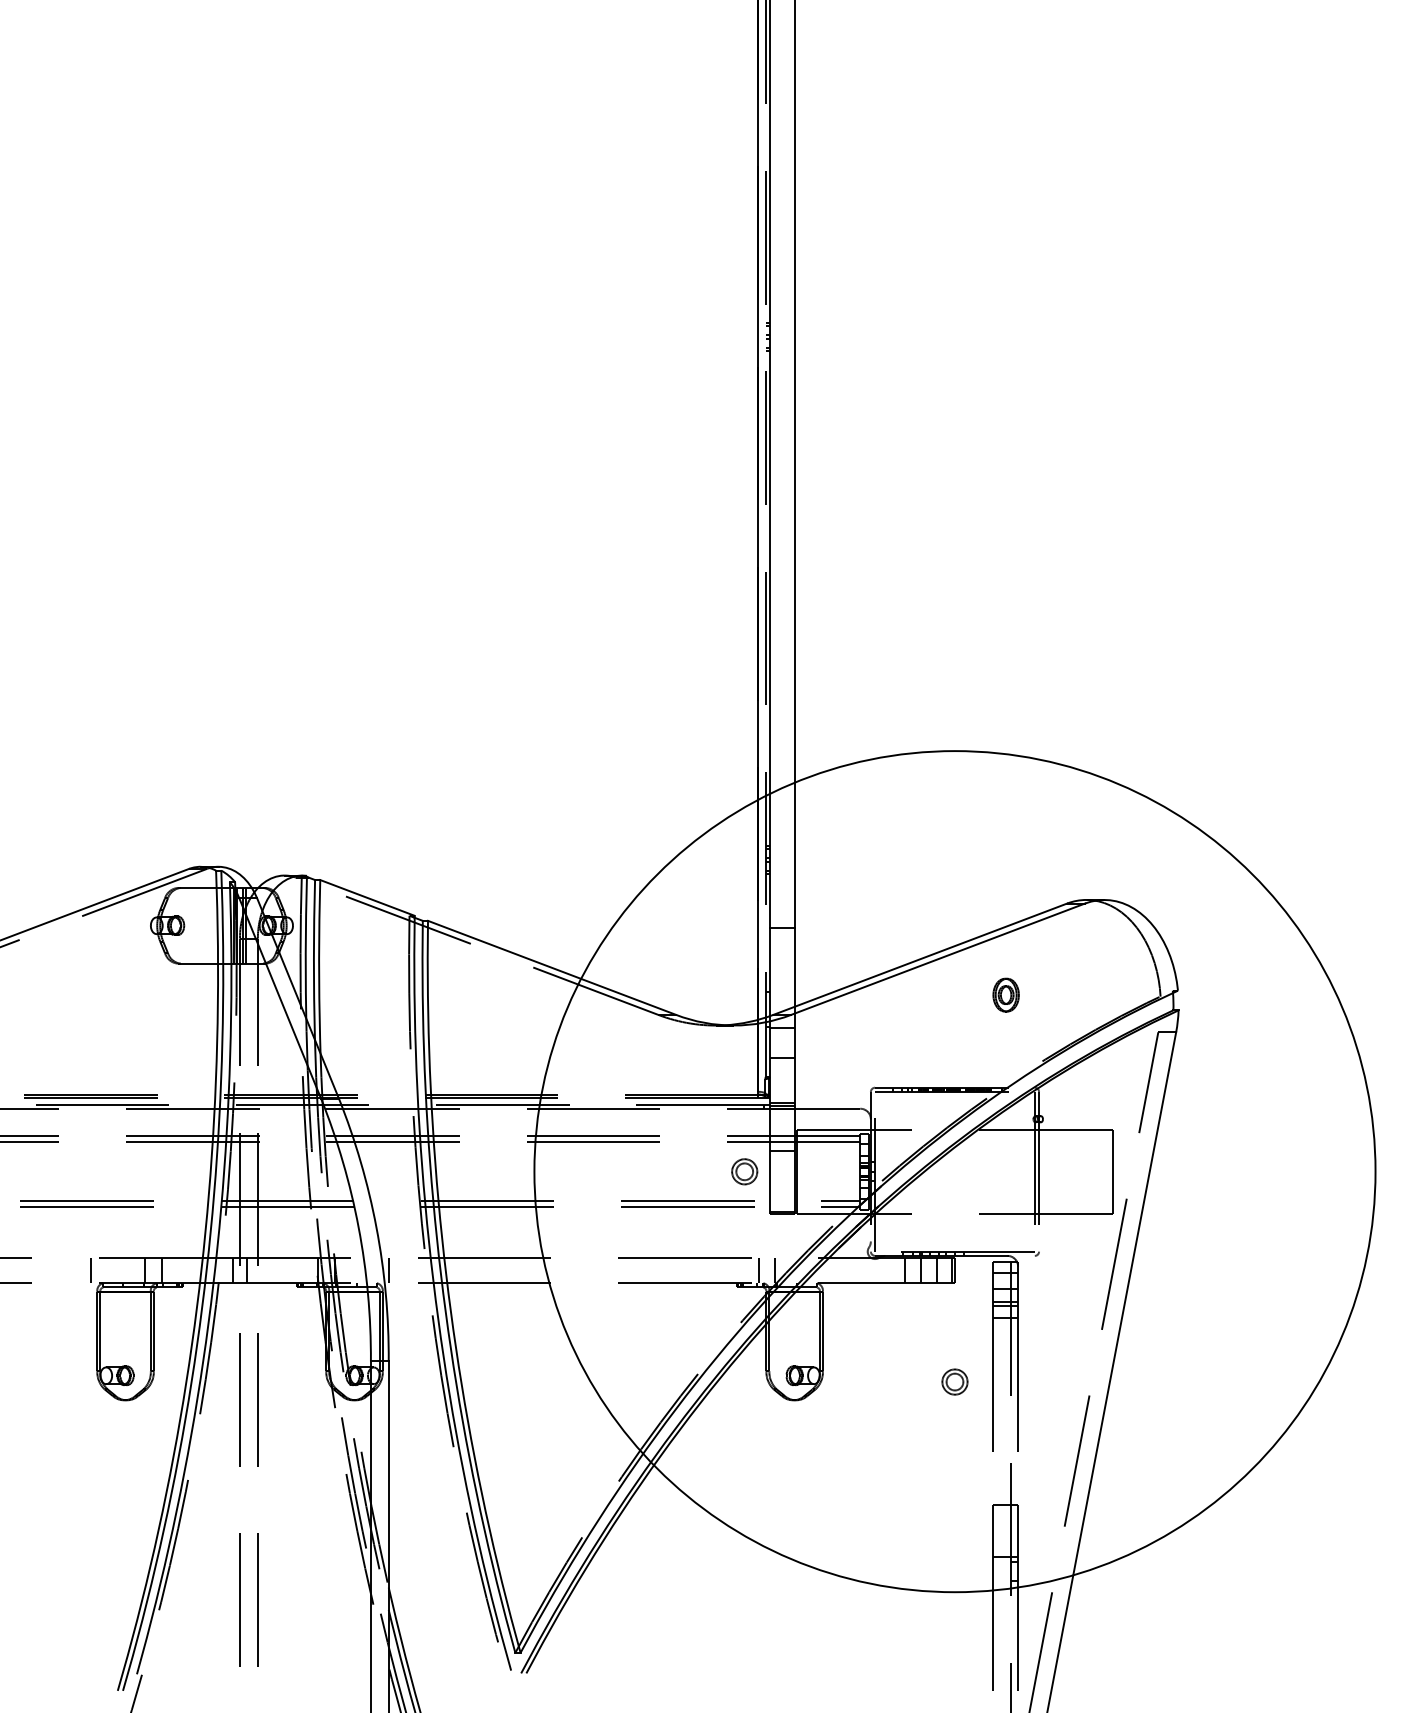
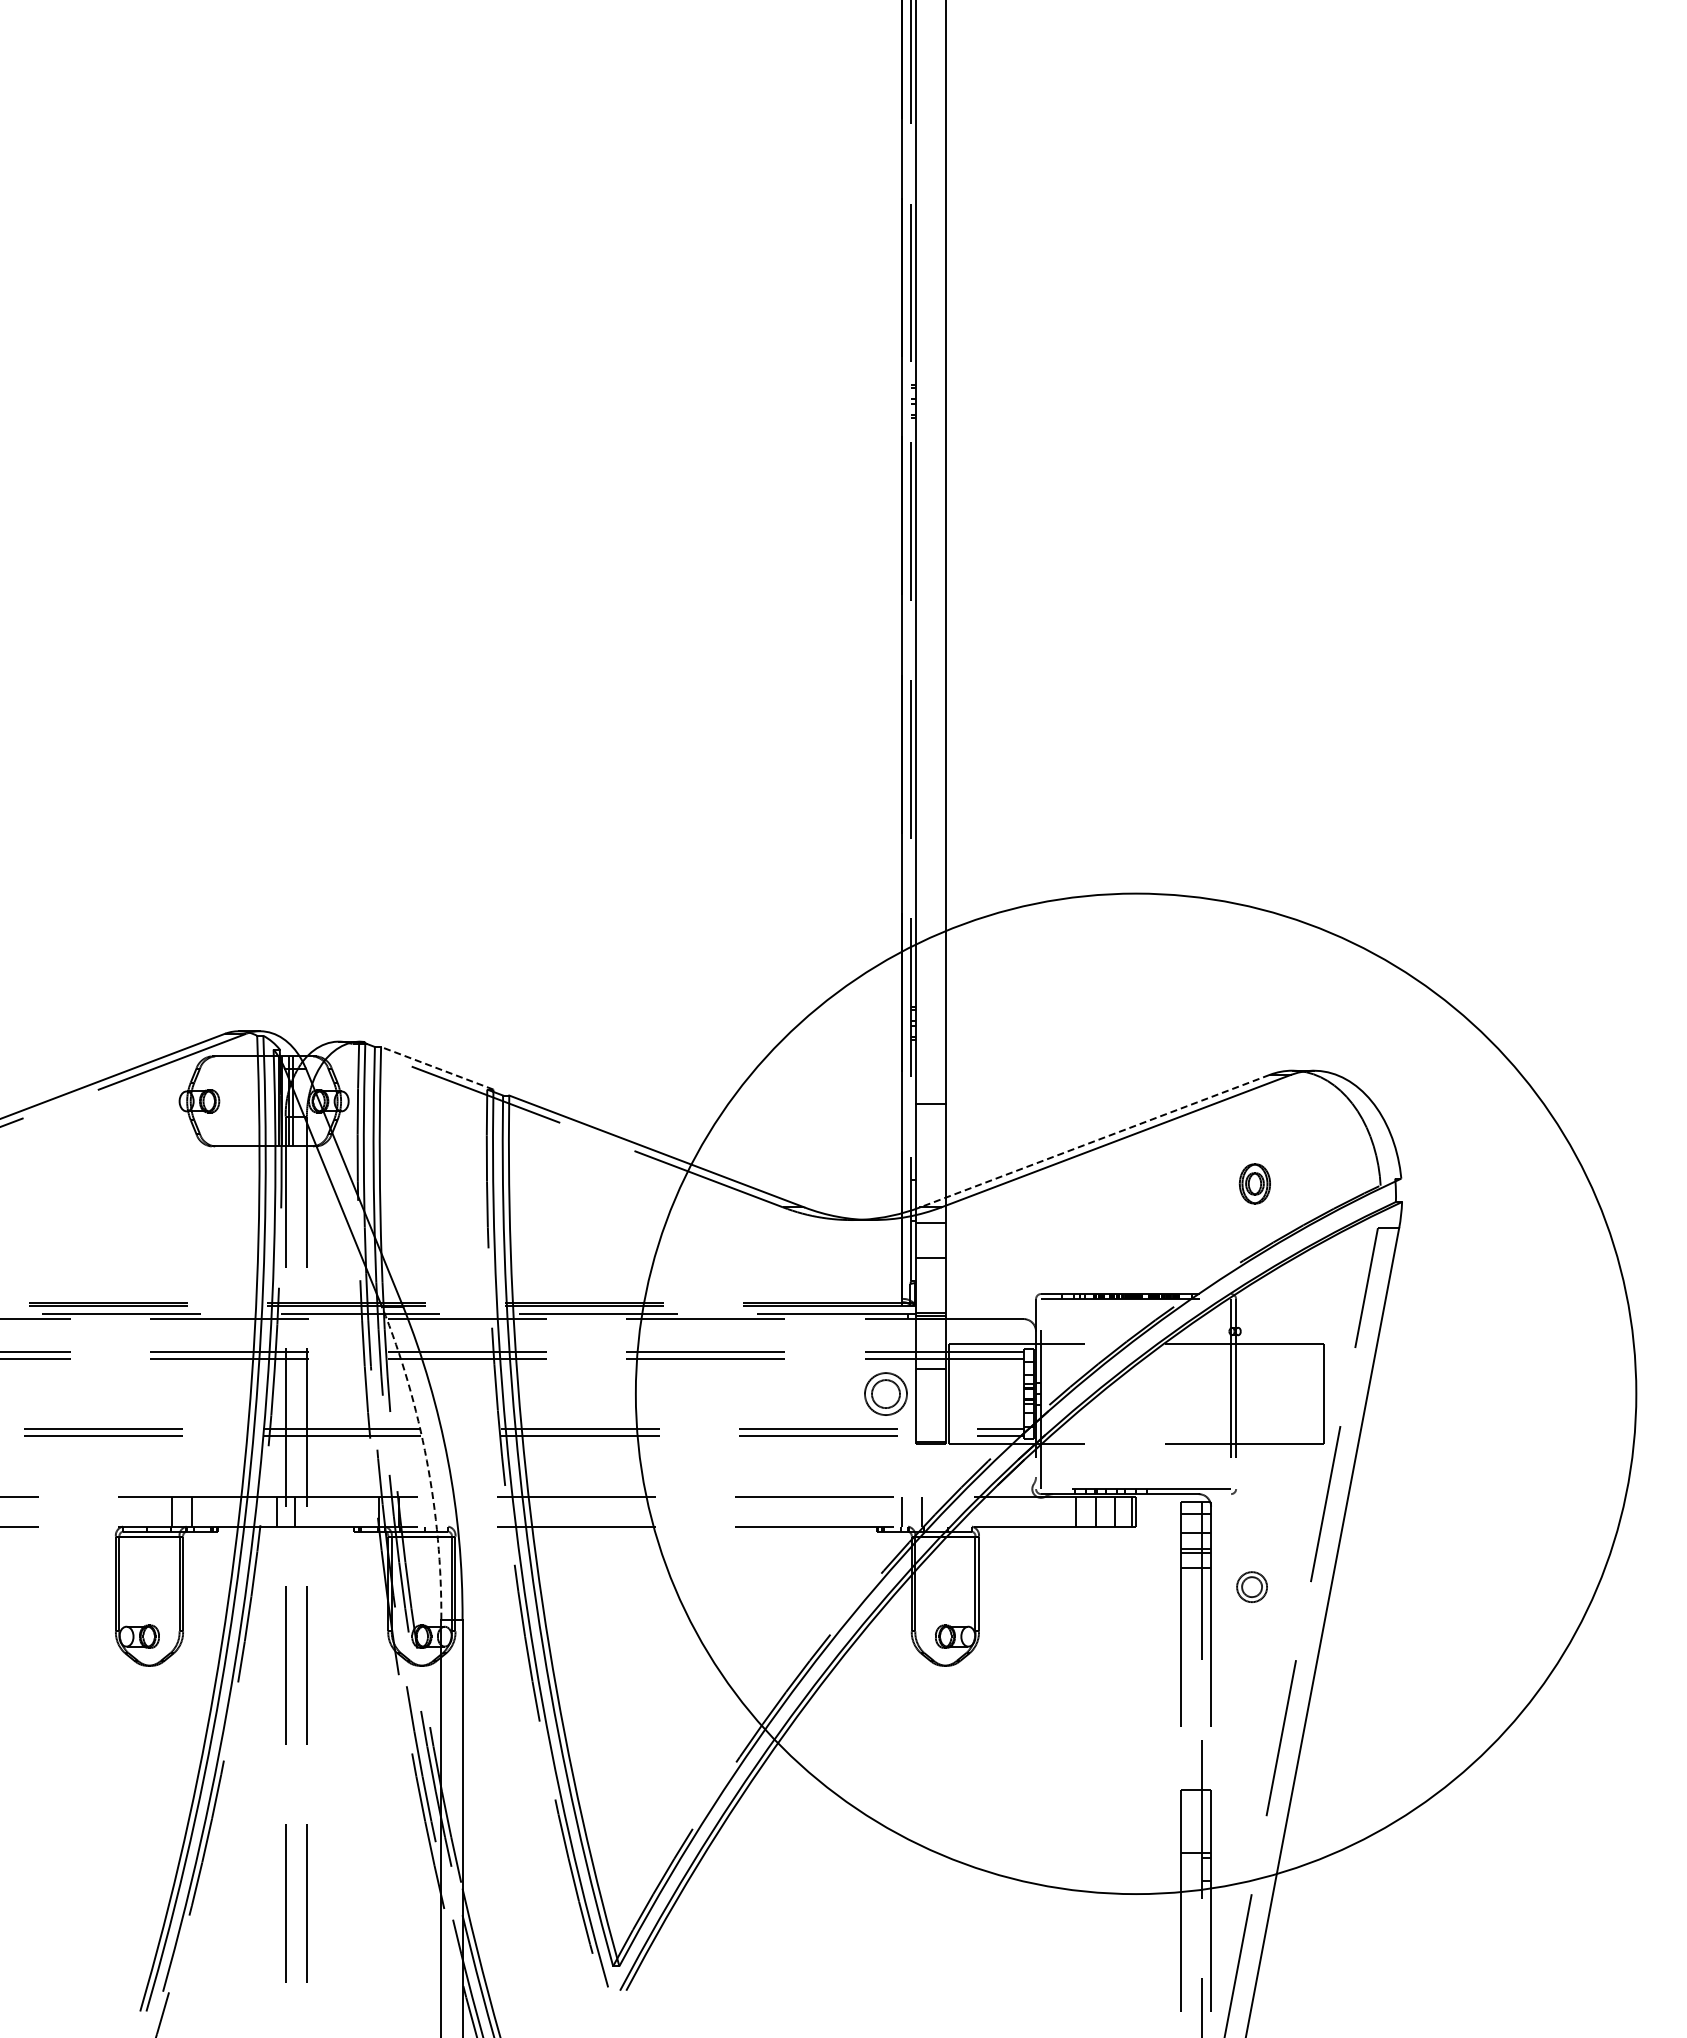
line: (366, 898) -> (436, 1068), solid -> dashed
line: (920, 959) -> (1094, 1141), solid -> dashed
part: (1005, 994) -> (1254, 1183), moved
part: (744, 1171) -> (885, 1393), size x1.4
arc: (358, 1227) -> (426, 1460), solid -> dashed
line: (91, 1270) -> (108, 1511), removed
line: (388, 1270) -> (462, 1511), removed
part: (954, 1381) -> (1251, 1586), moved

